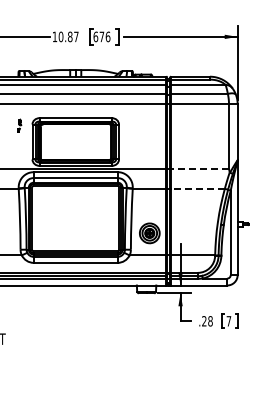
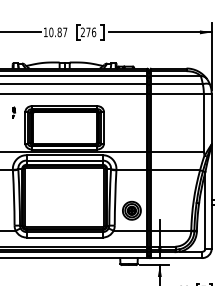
text: (95, 36) -> (82, 32), 676 -> 276
line: (200, 168) -> (177, 151), dashed -> solid
line: (197, 188) -> (175, 170), dashed -> solid

